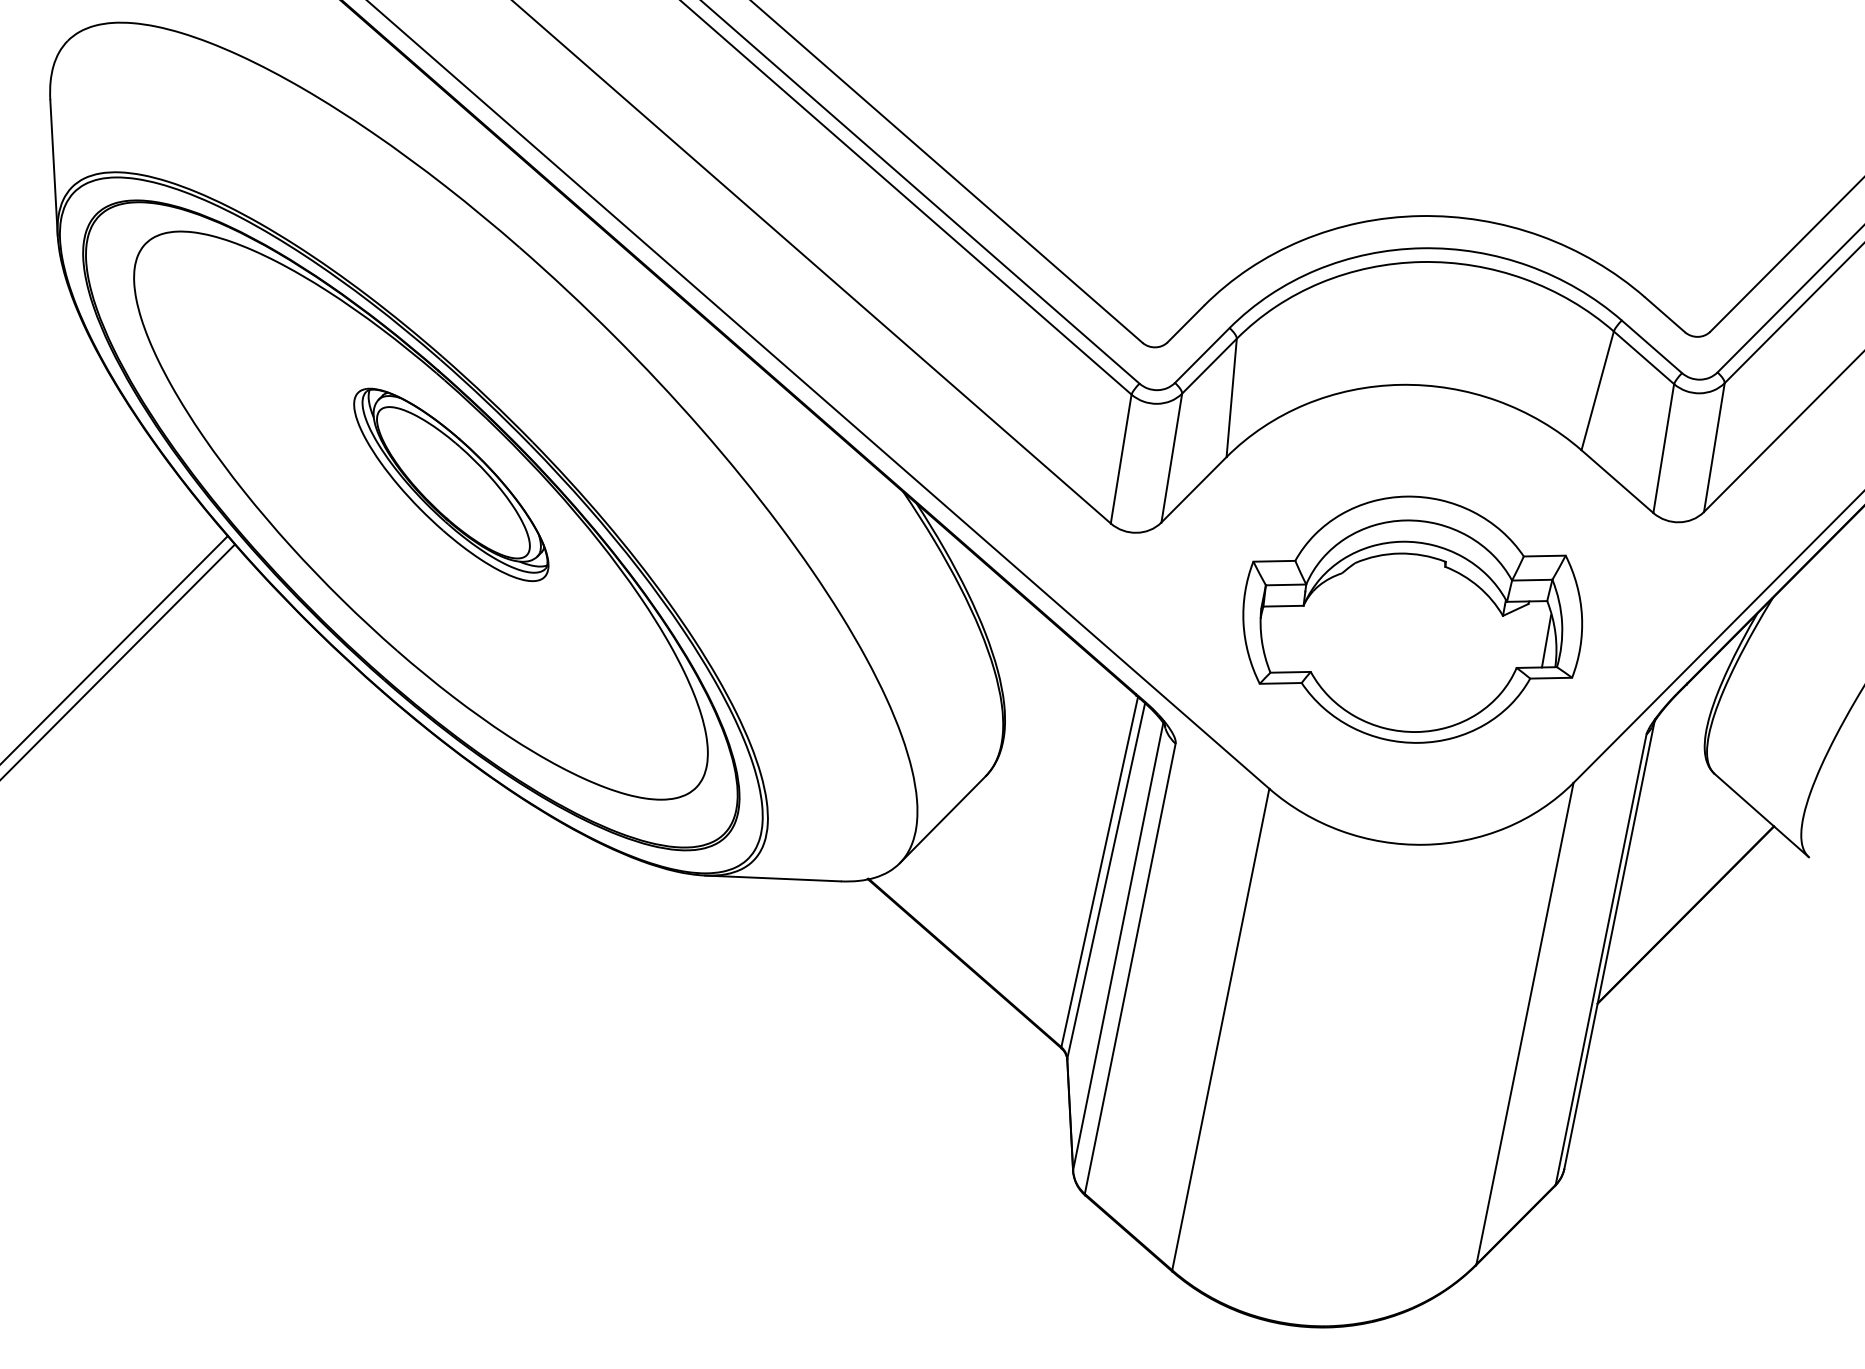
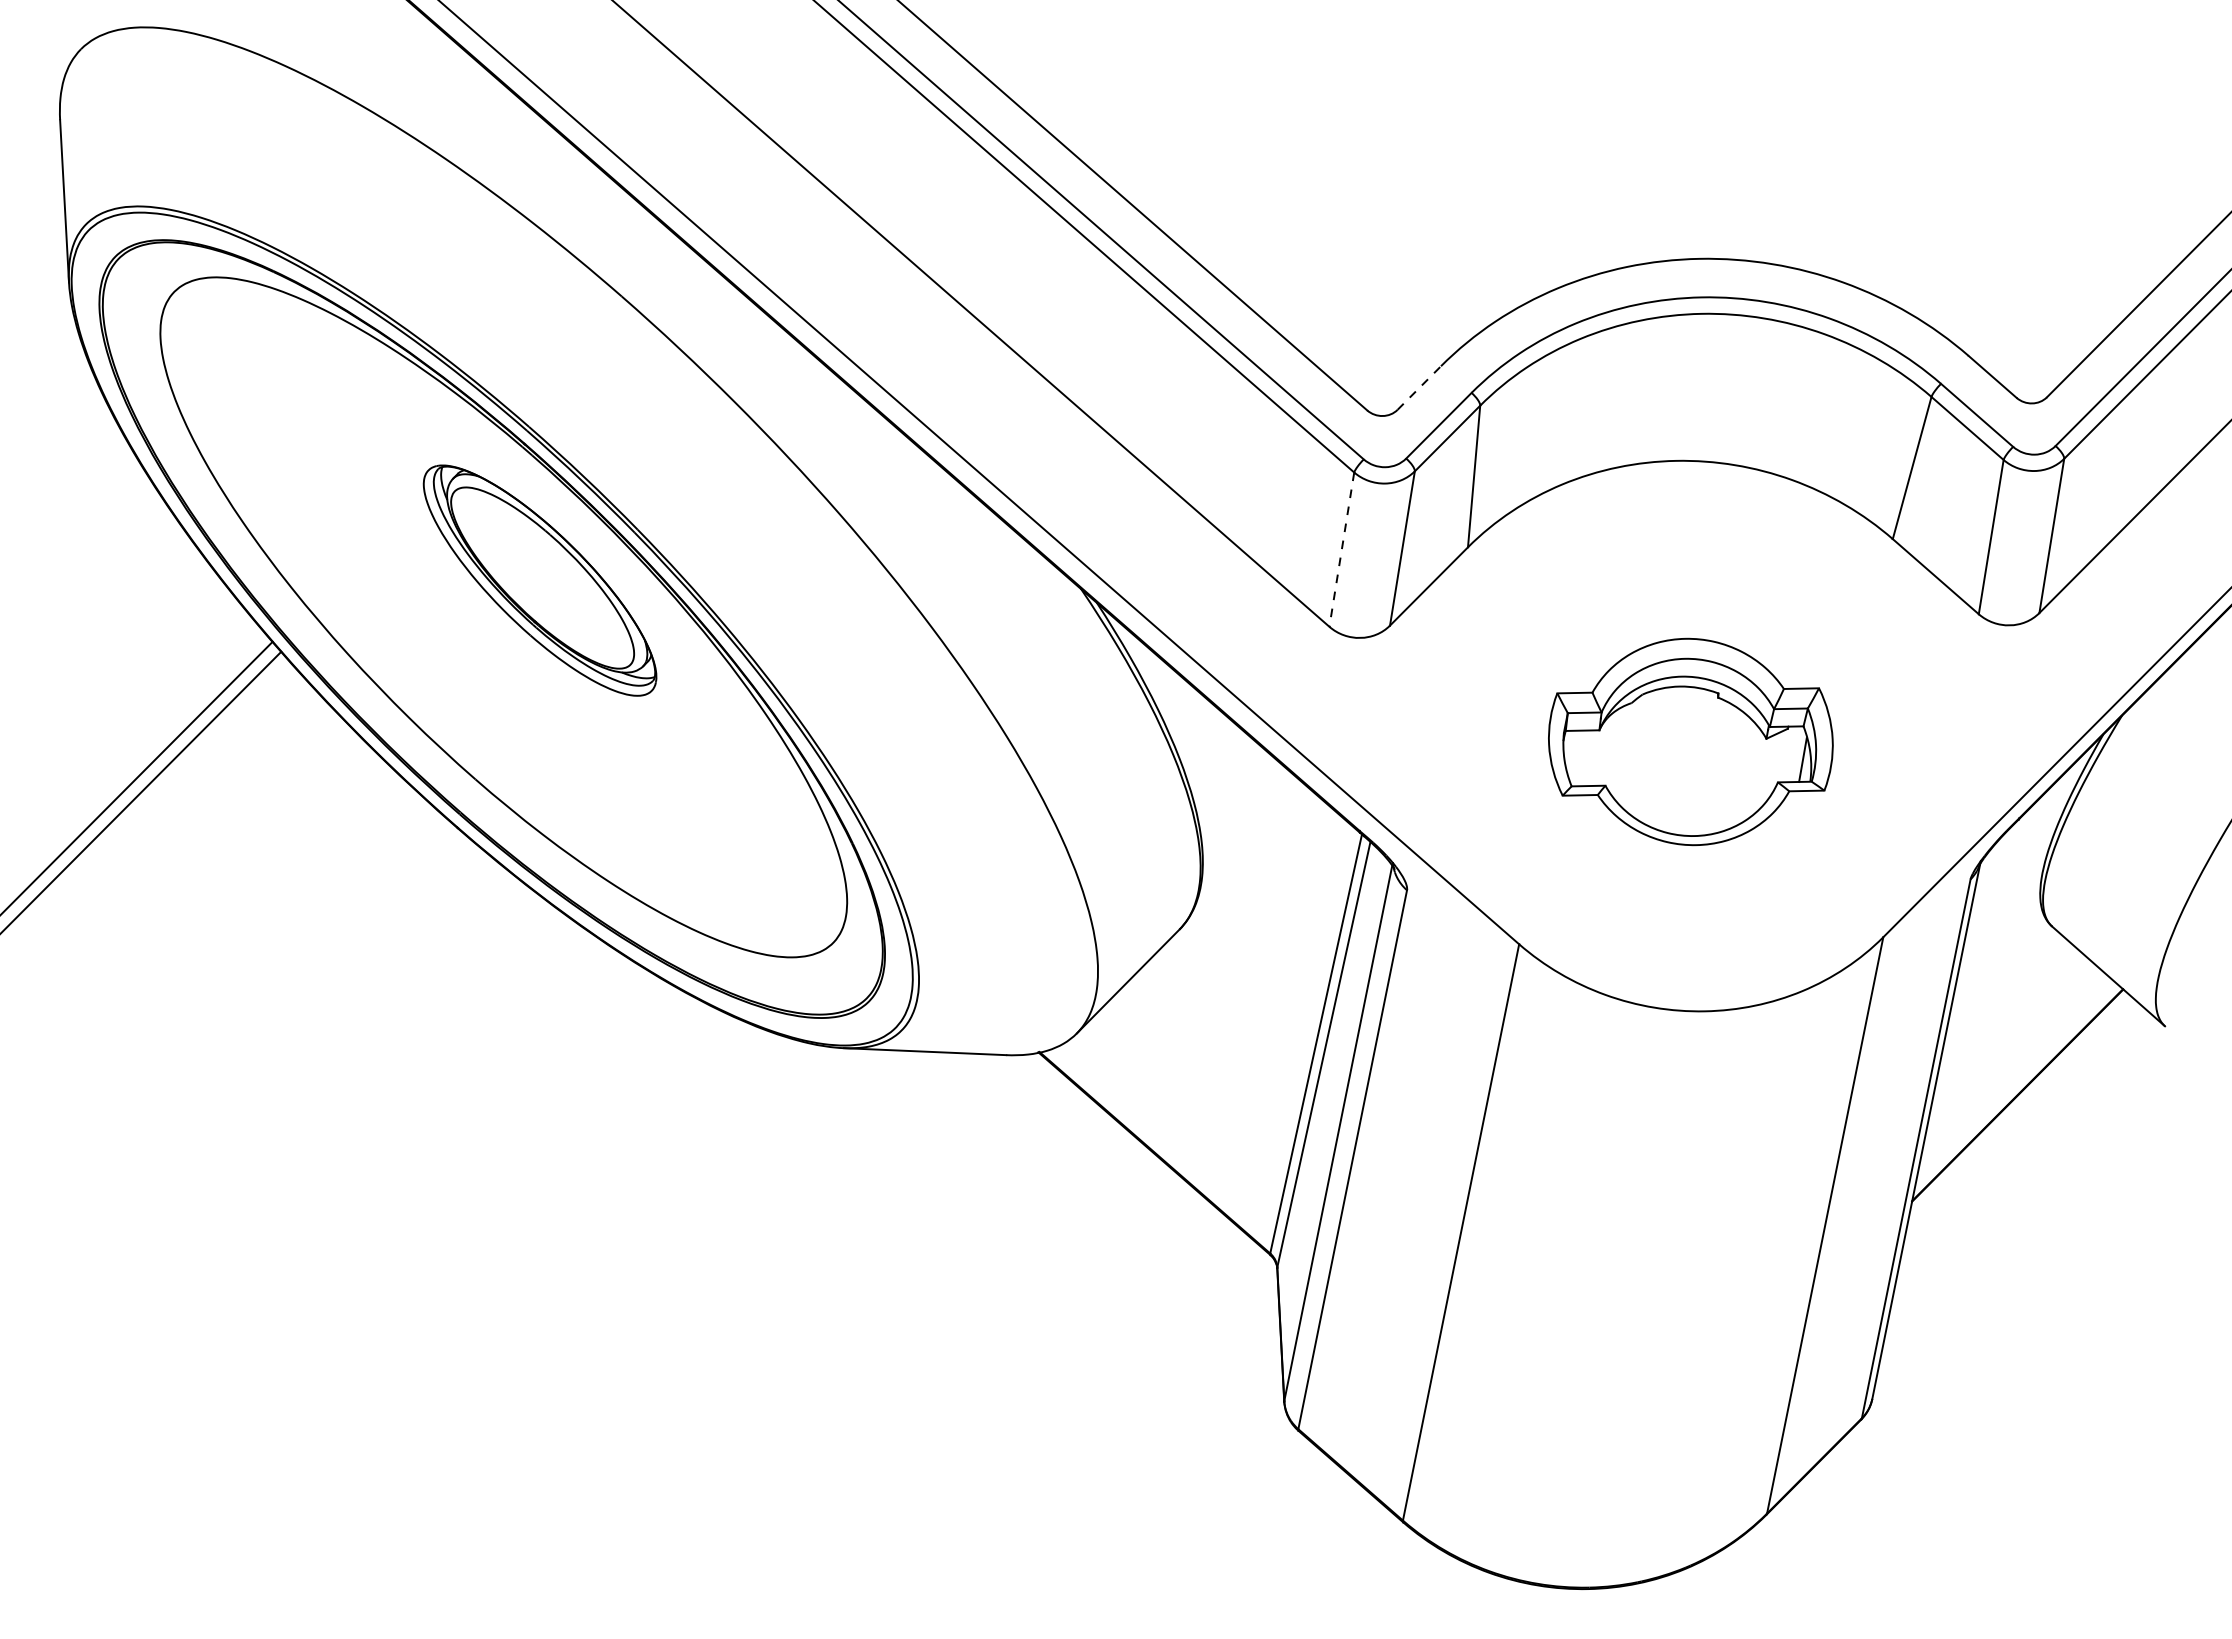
line: (1186, 324) -> (1419, 388), solid -> dashed
line: (1120, 459) -> (1341, 550), solid -> dashed
part: (1412, 619) -> (1690, 741), size x0.7

